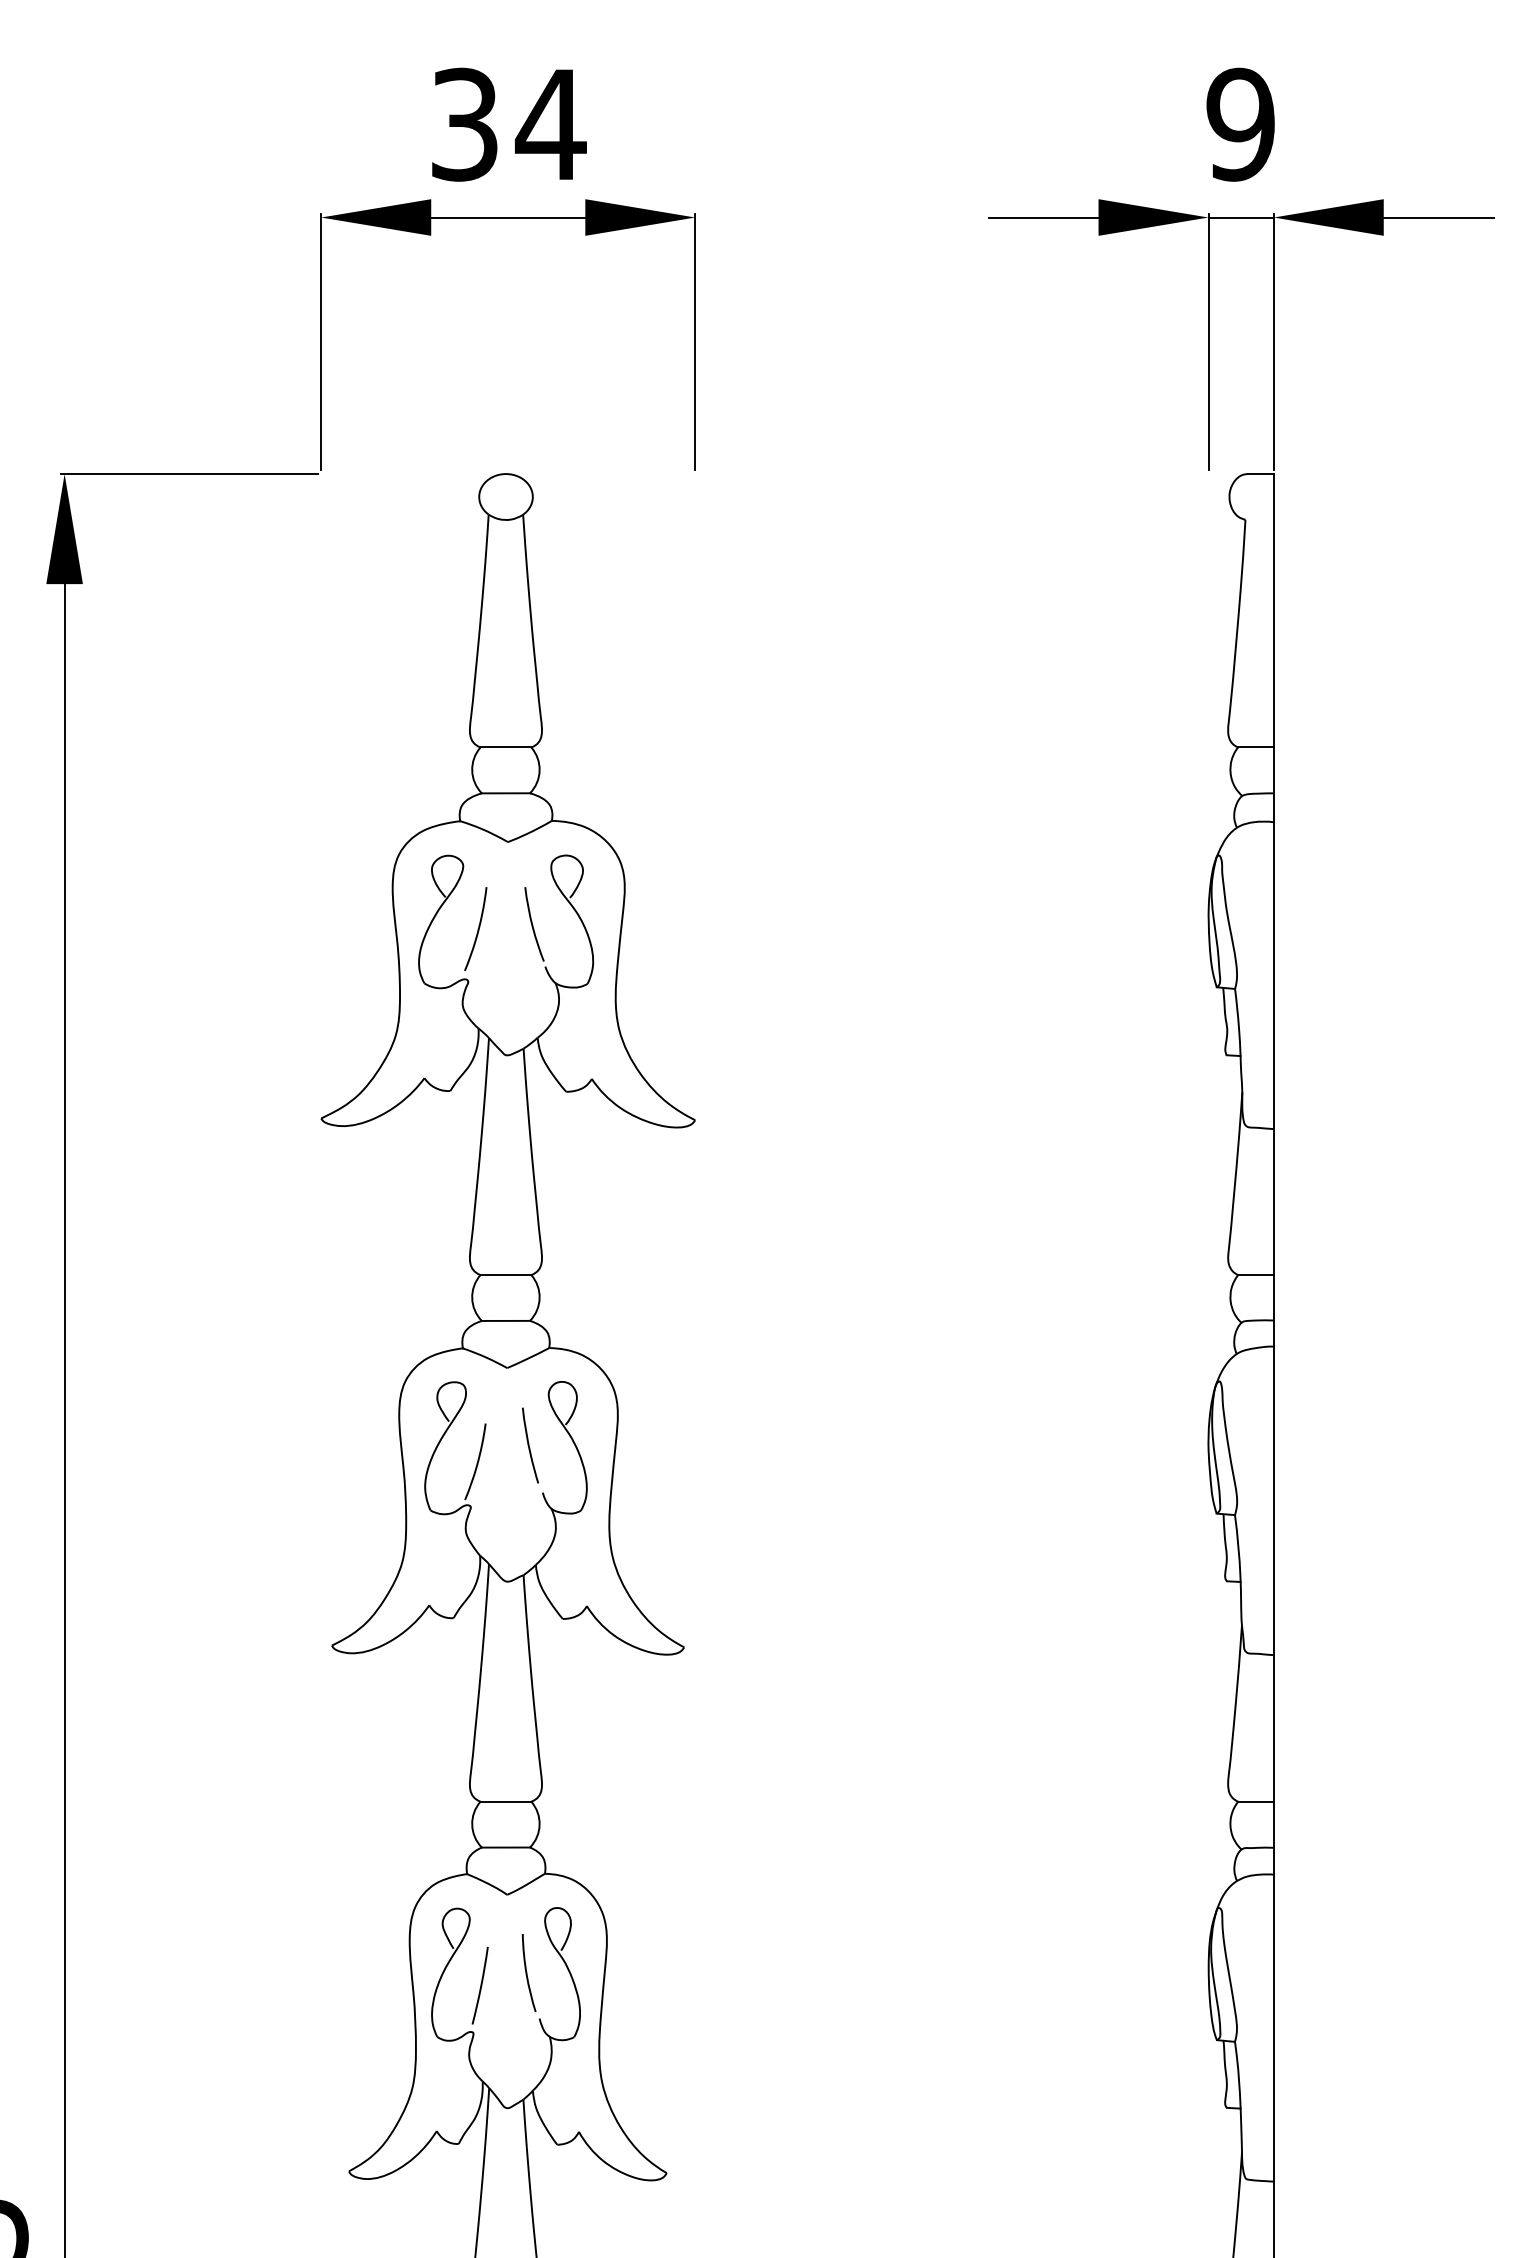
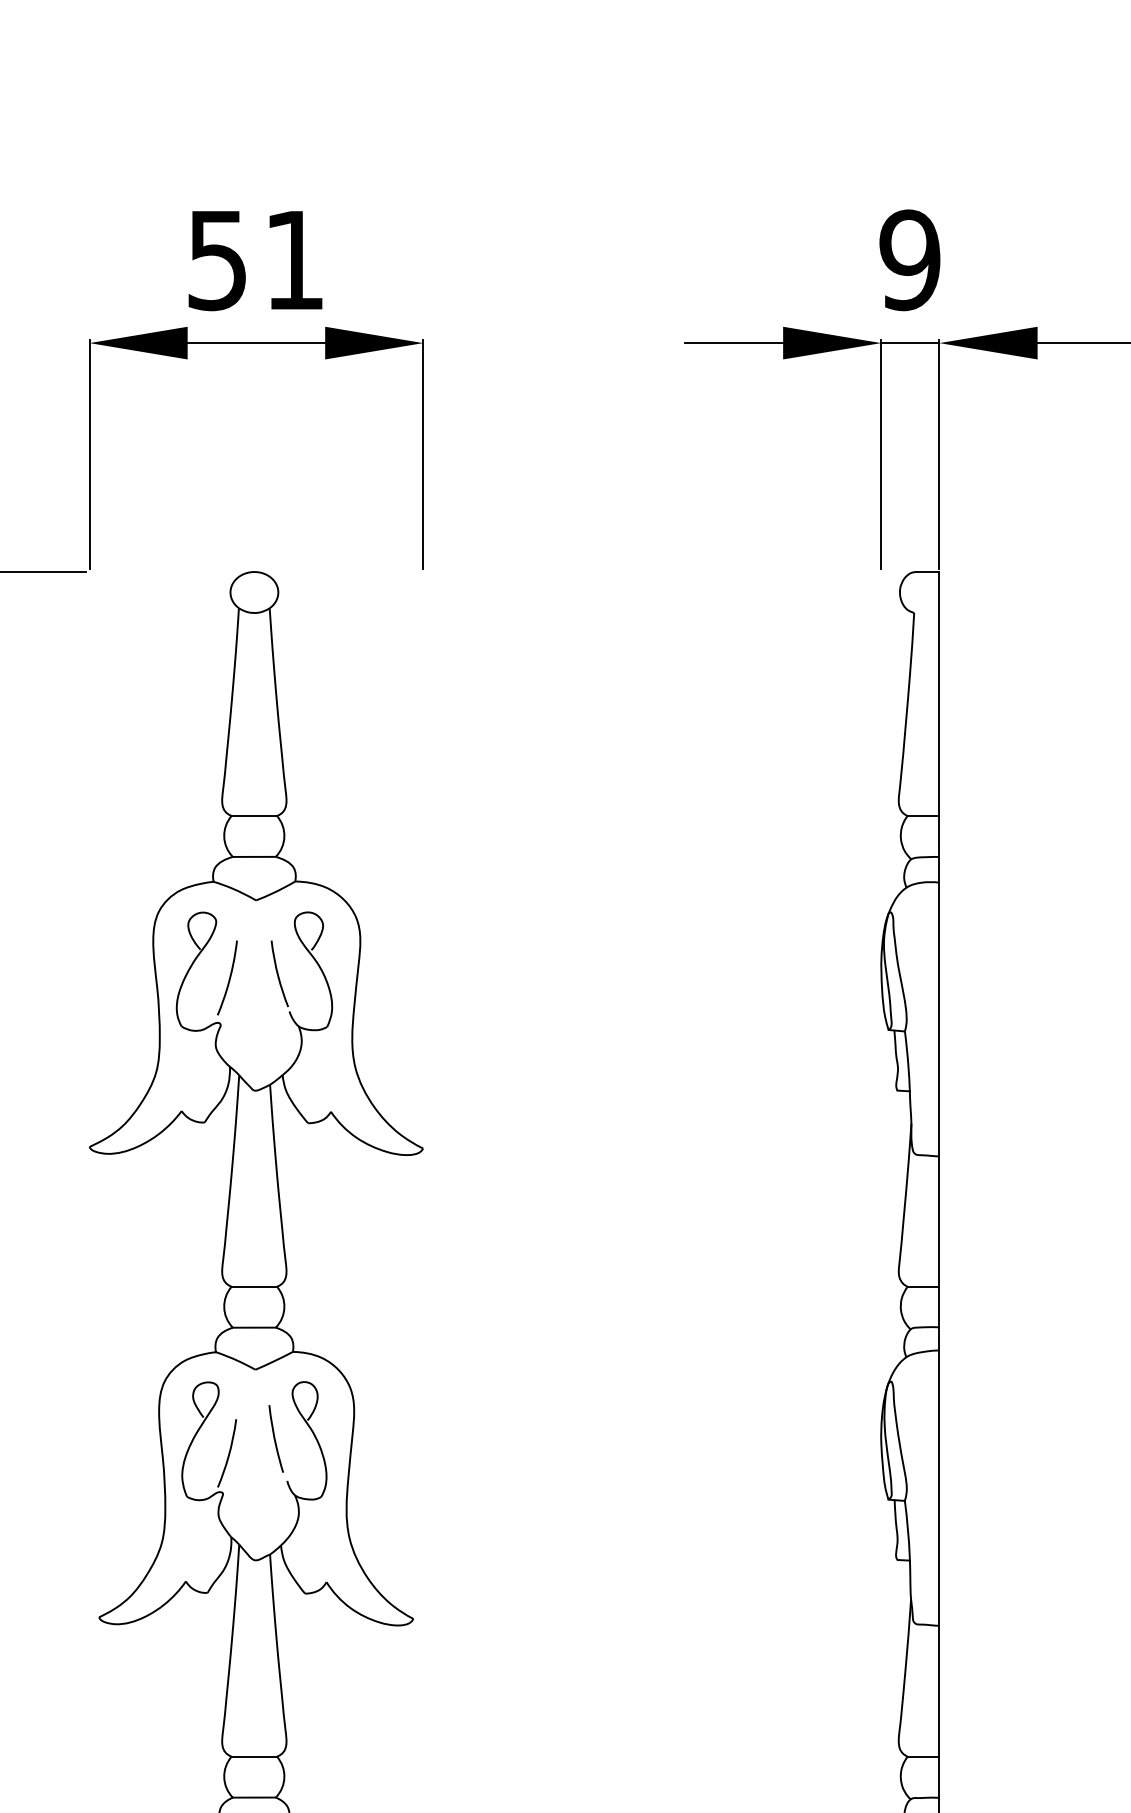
text: (509, 124) -> (257, 260), 34 -> 51

